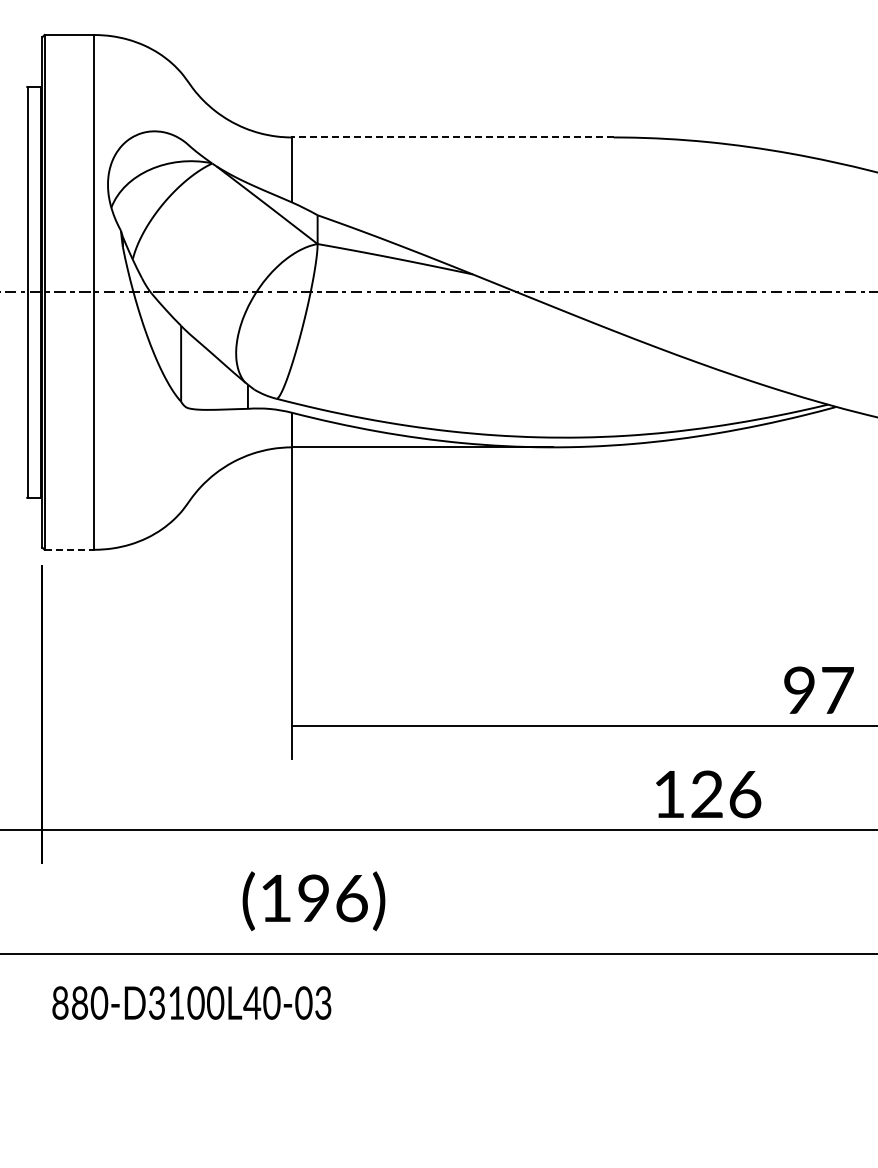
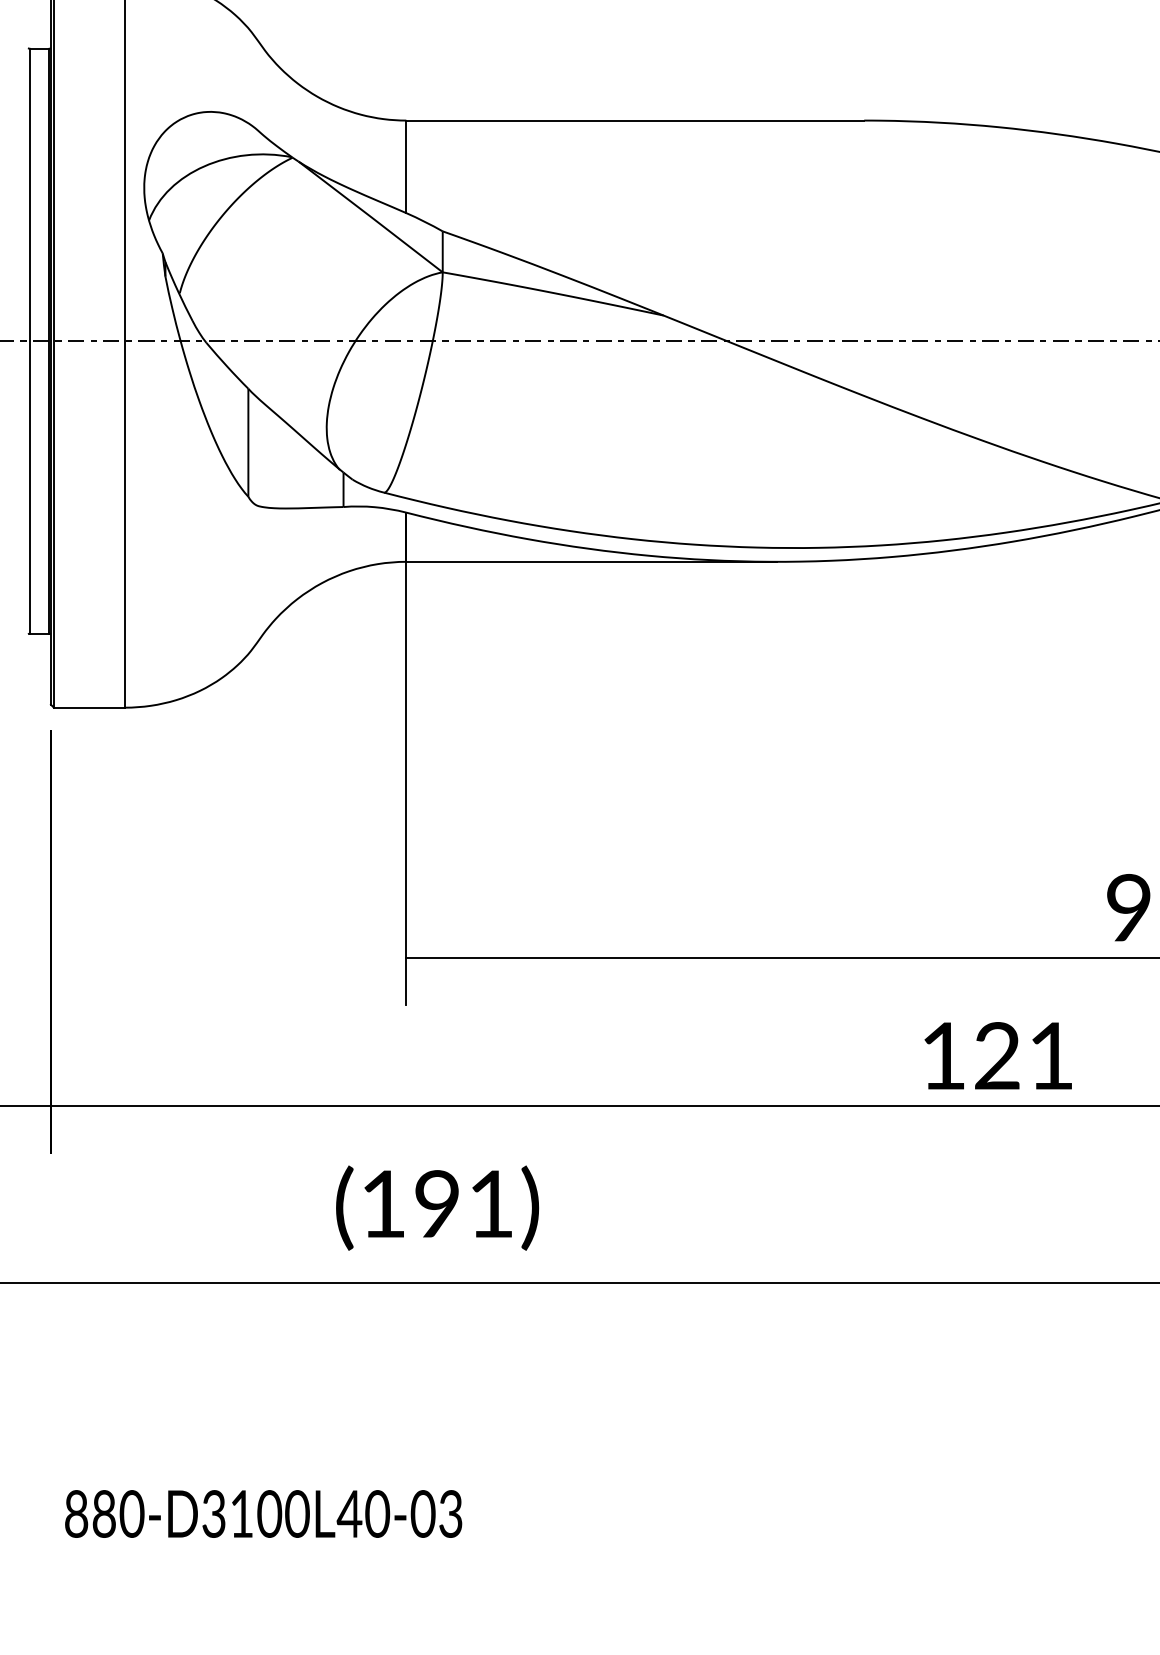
line: (452, 137) -> (634, 120), dashed -> solid
line: (69, 549) -> (89, 707), dashed -> solid
text: (745, 794) -> (1051, 1056), 126 -> 121
text: (351, 898) -> (490, 1204), (196) -> (191)
text: (191, 1002) -> (263, 1513), moved

